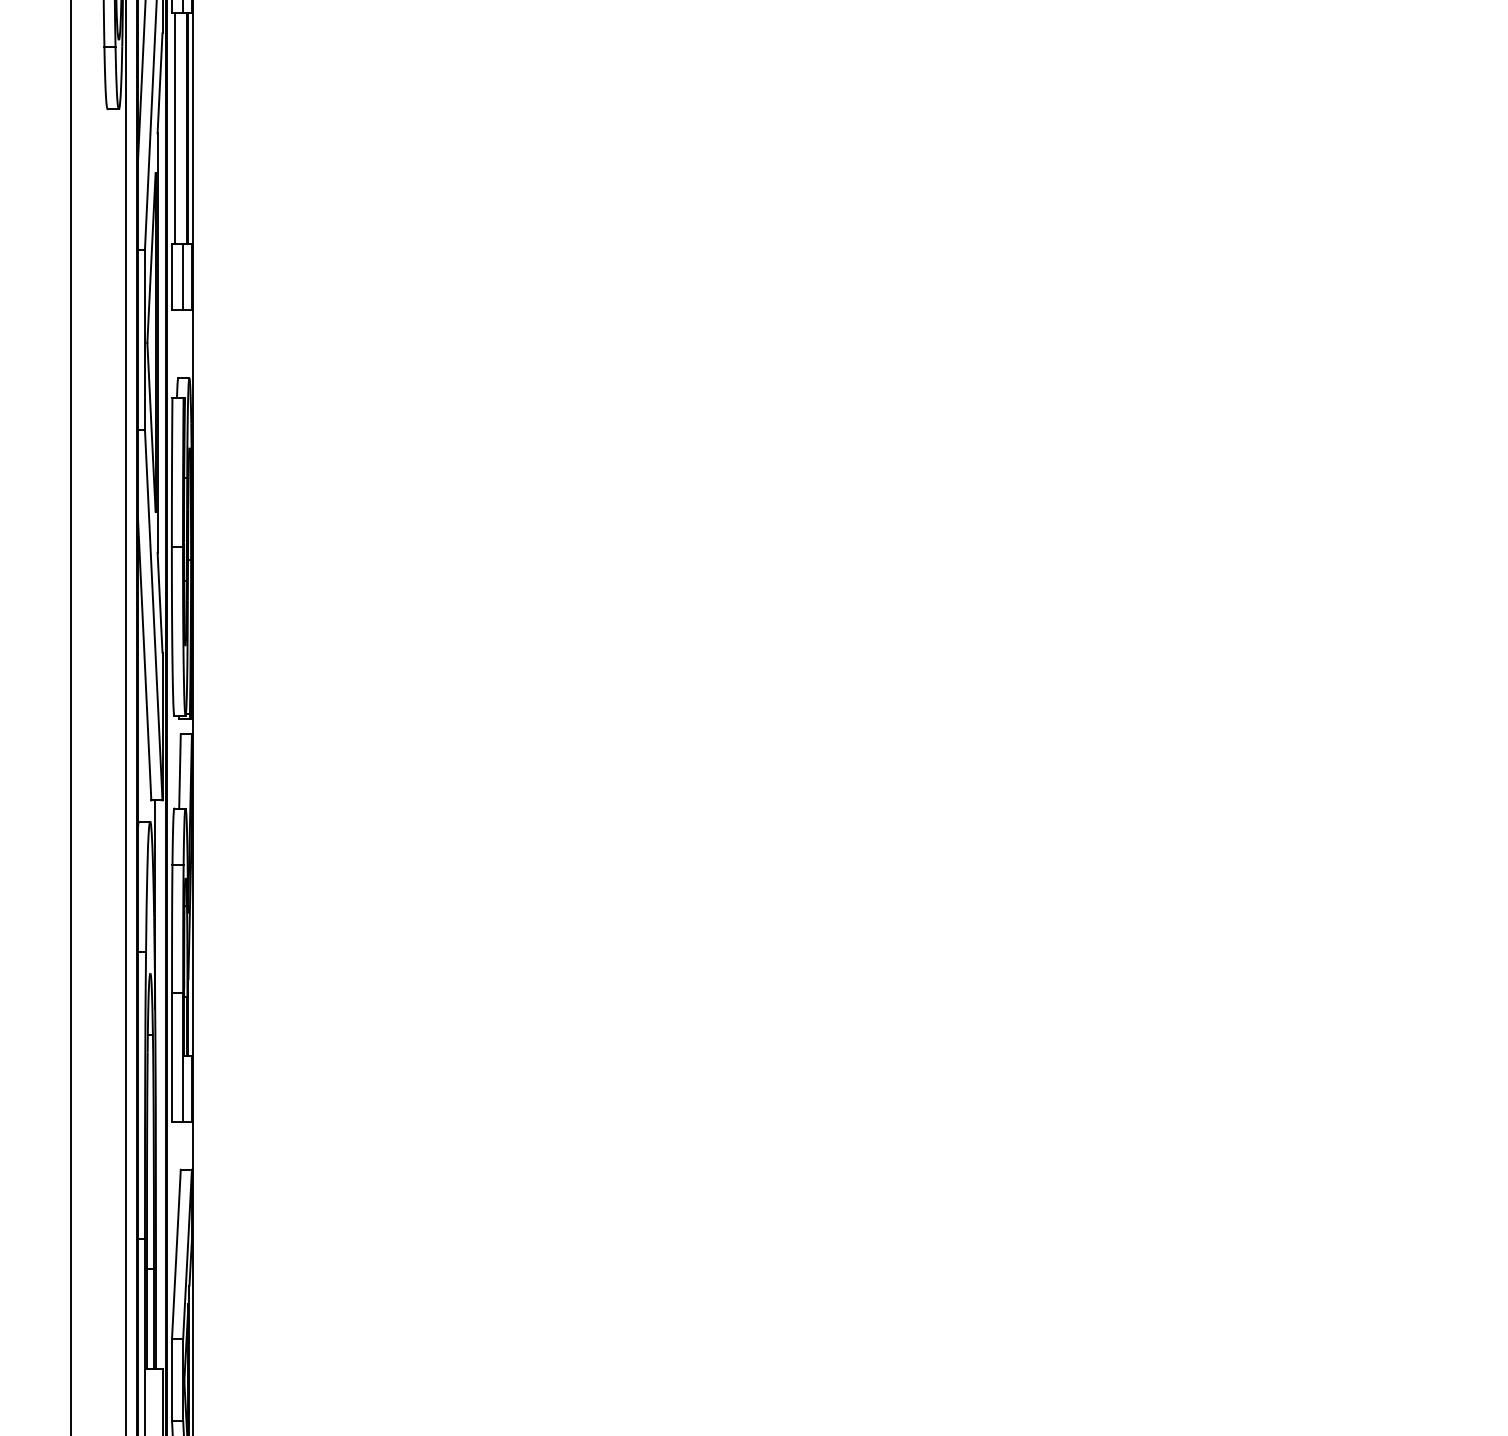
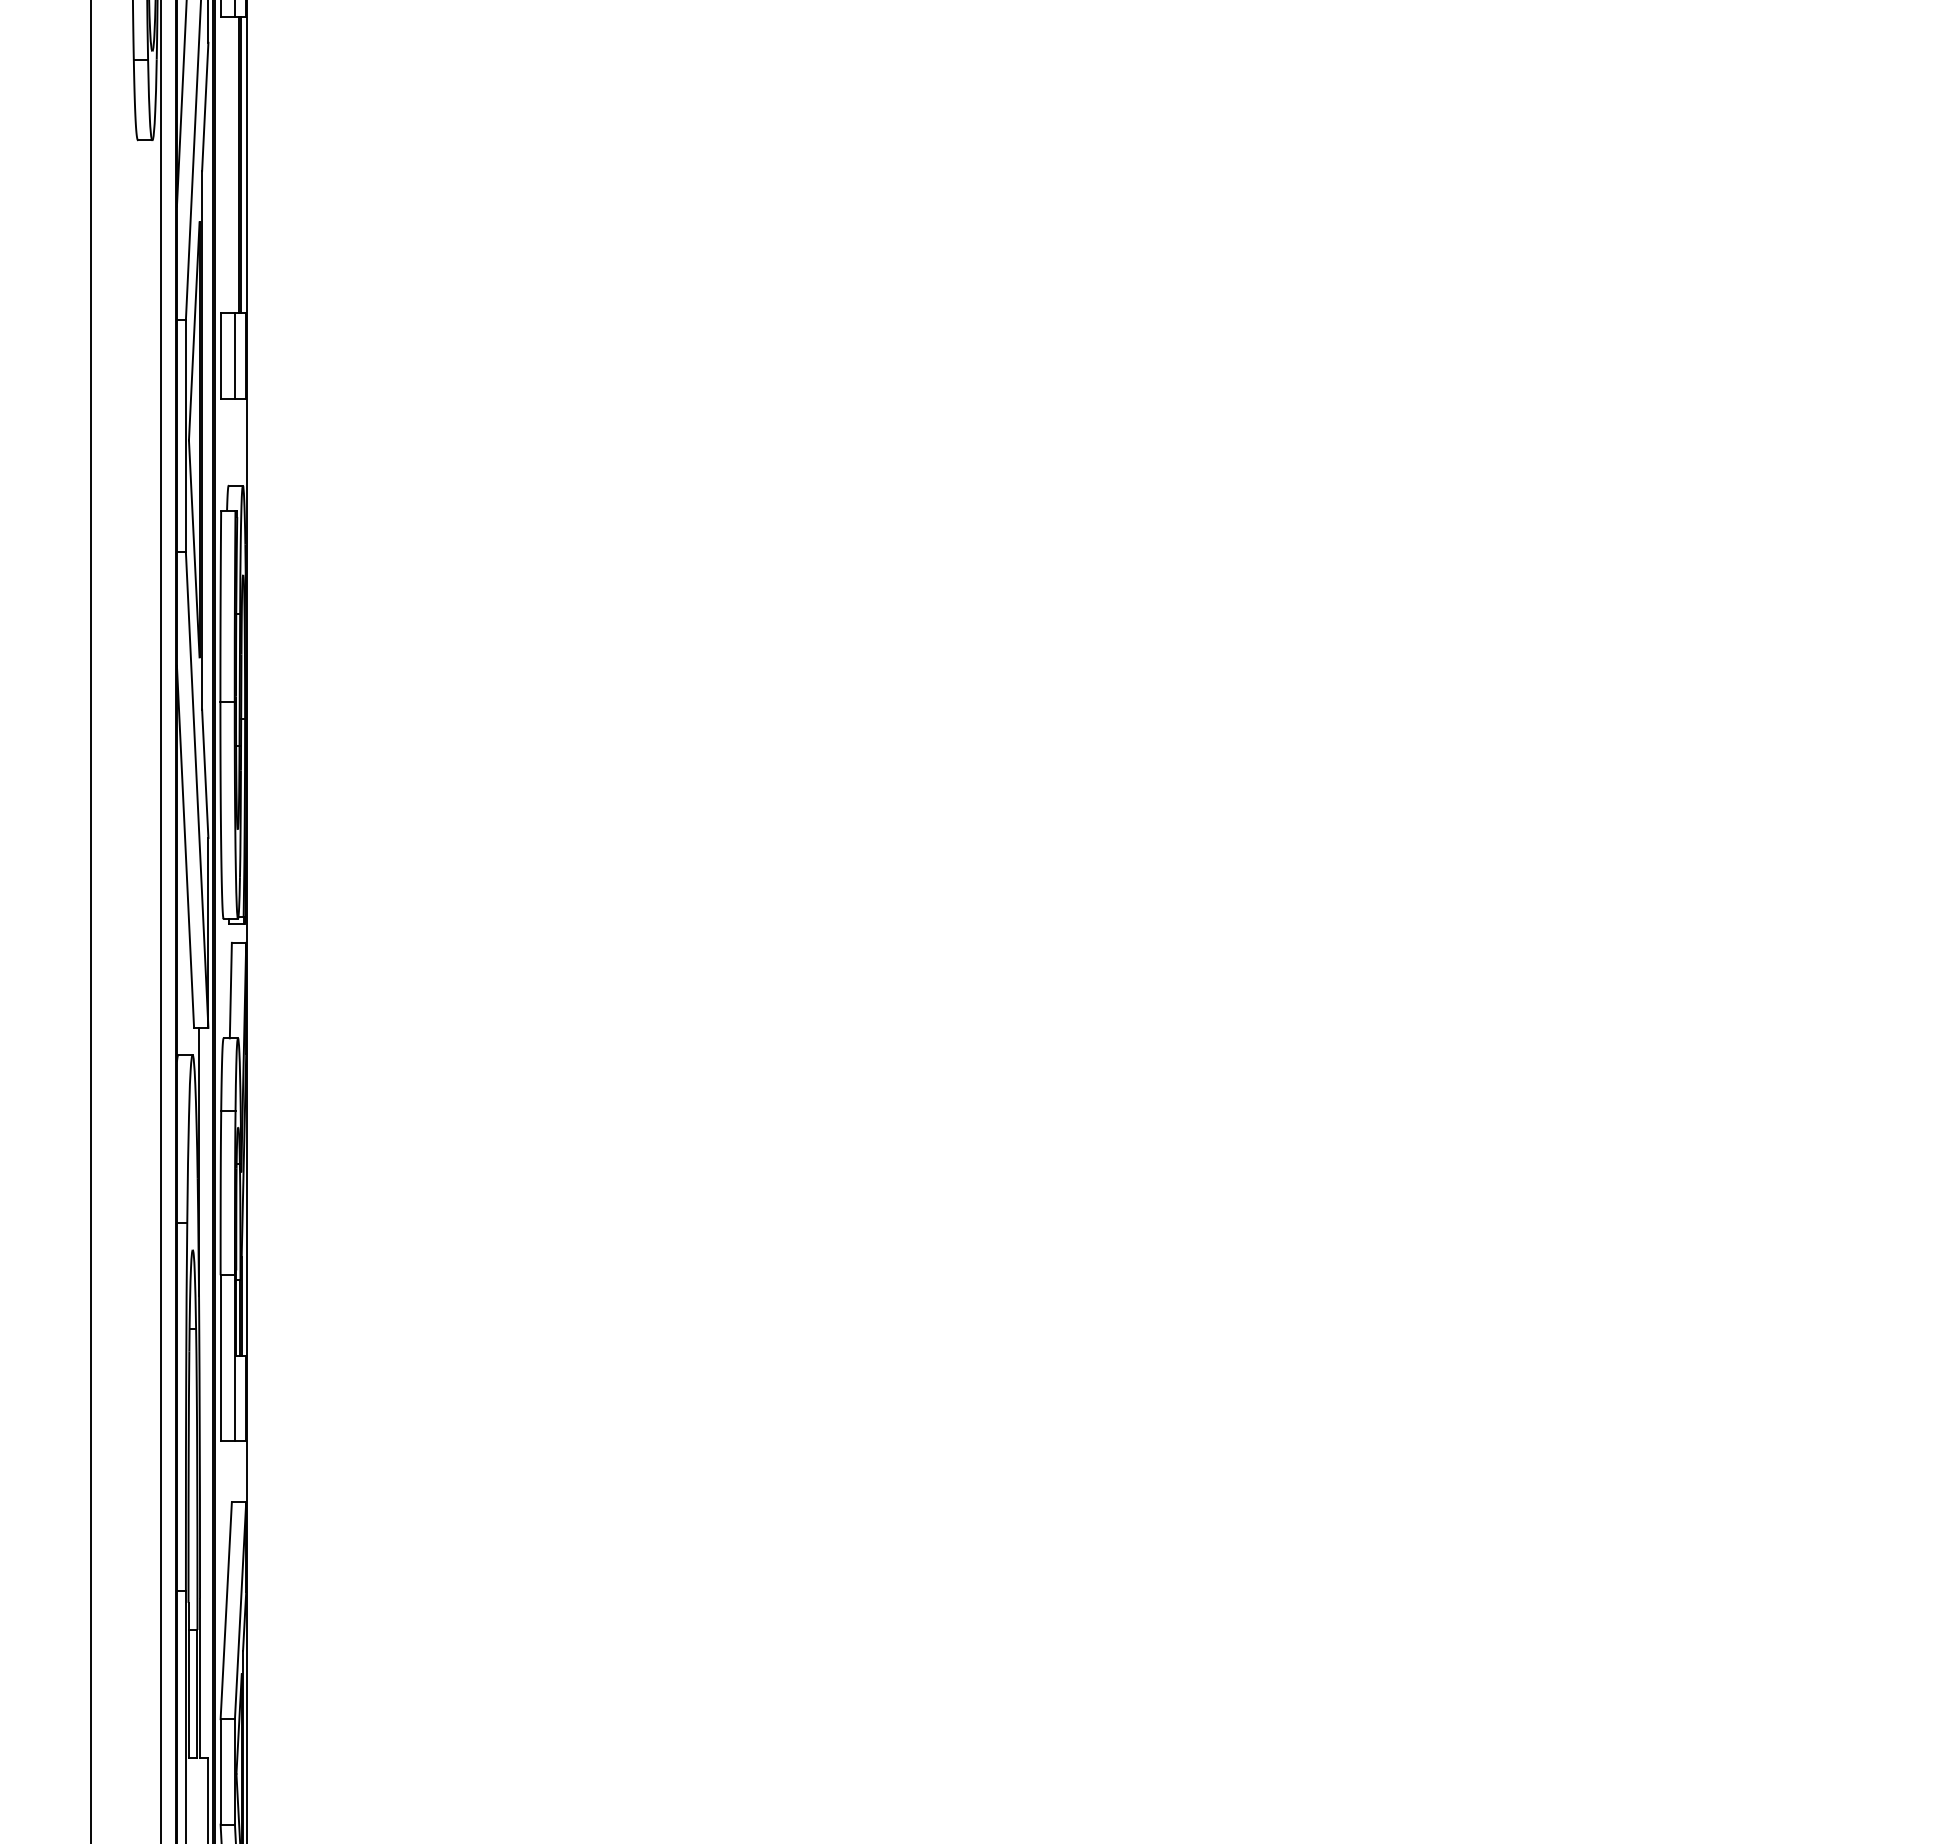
line: (175, 128) -> (225, 164), removed

